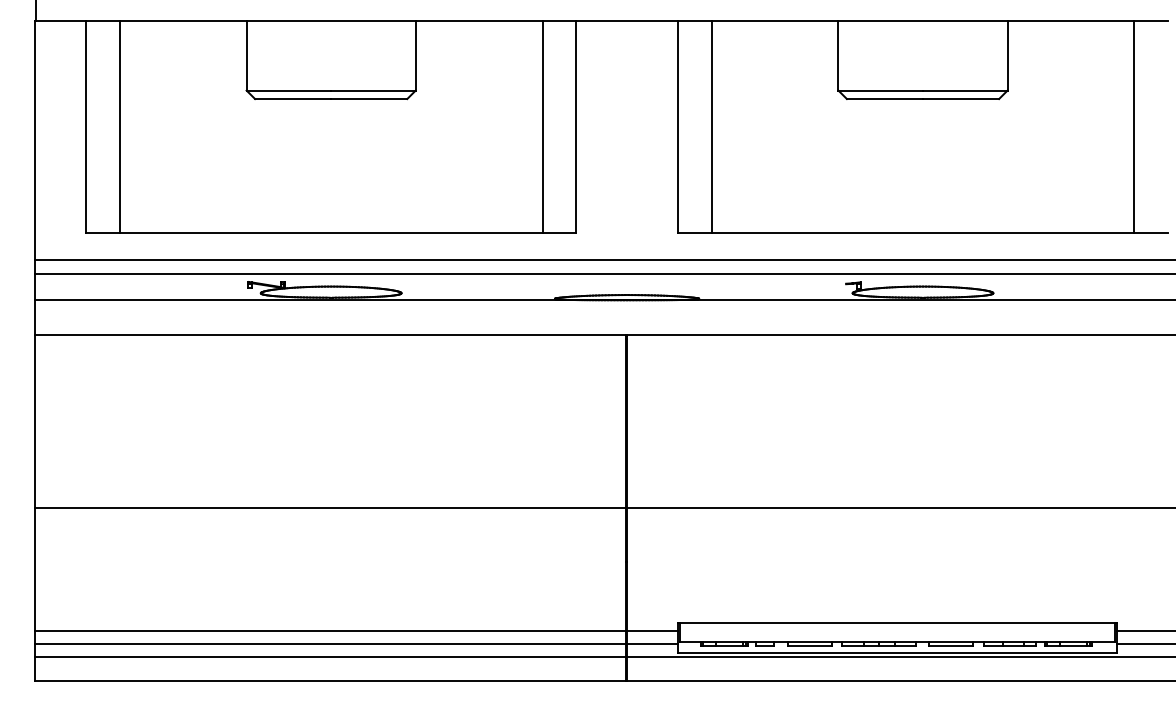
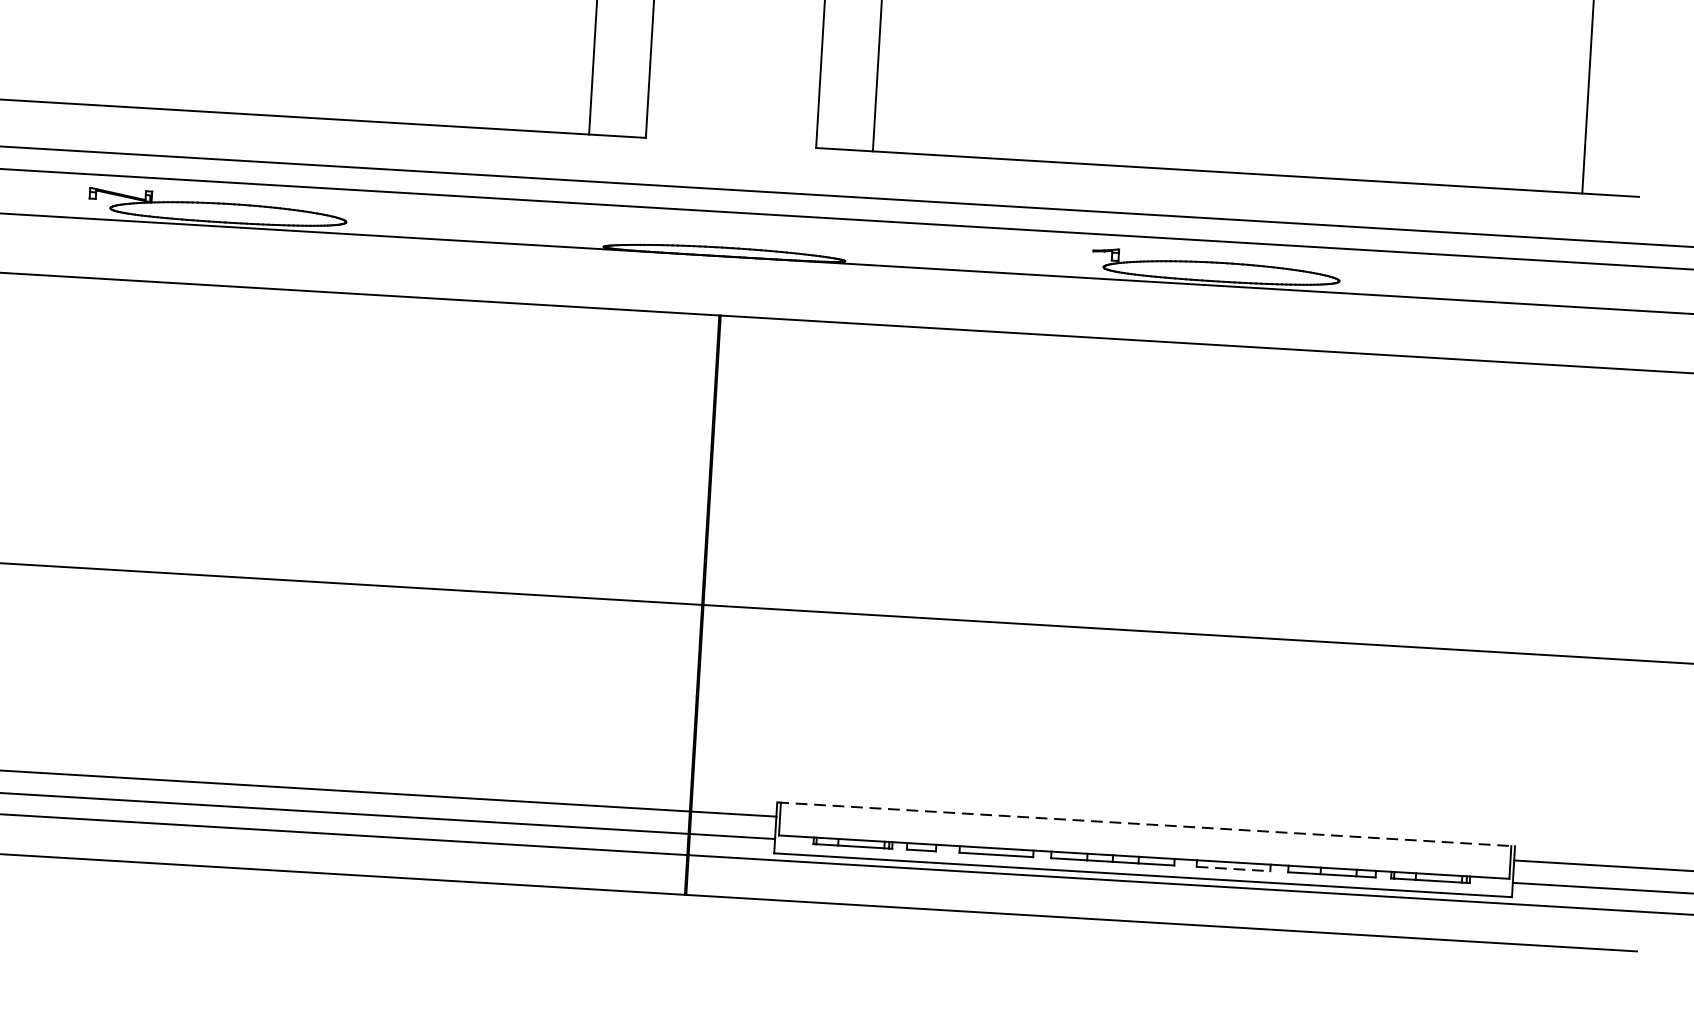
line: (897, 622) -> (1145, 824), solid -> dashed
line: (951, 646) -> (1234, 869), solid -> dashed

